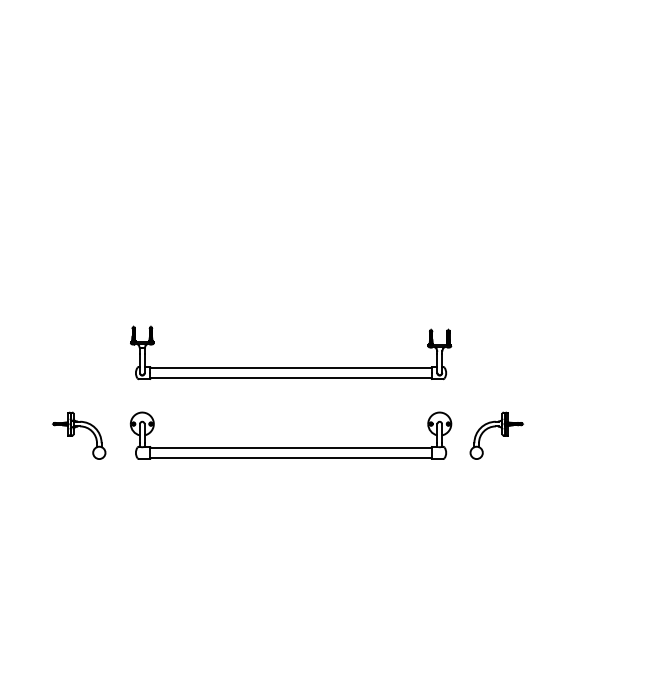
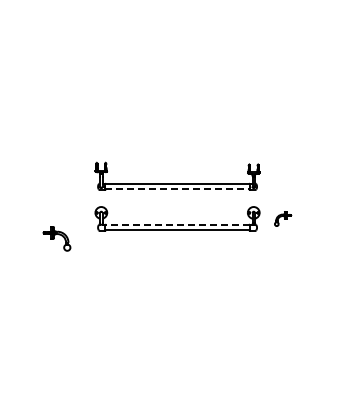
line: (292, 378) -> (178, 189), solid -> dashed
part: (78, 434) -> (56, 238), moved
part: (495, 434) -> (282, 218), size x0.6
line: (290, 448) -> (177, 225), solid -> dashed

